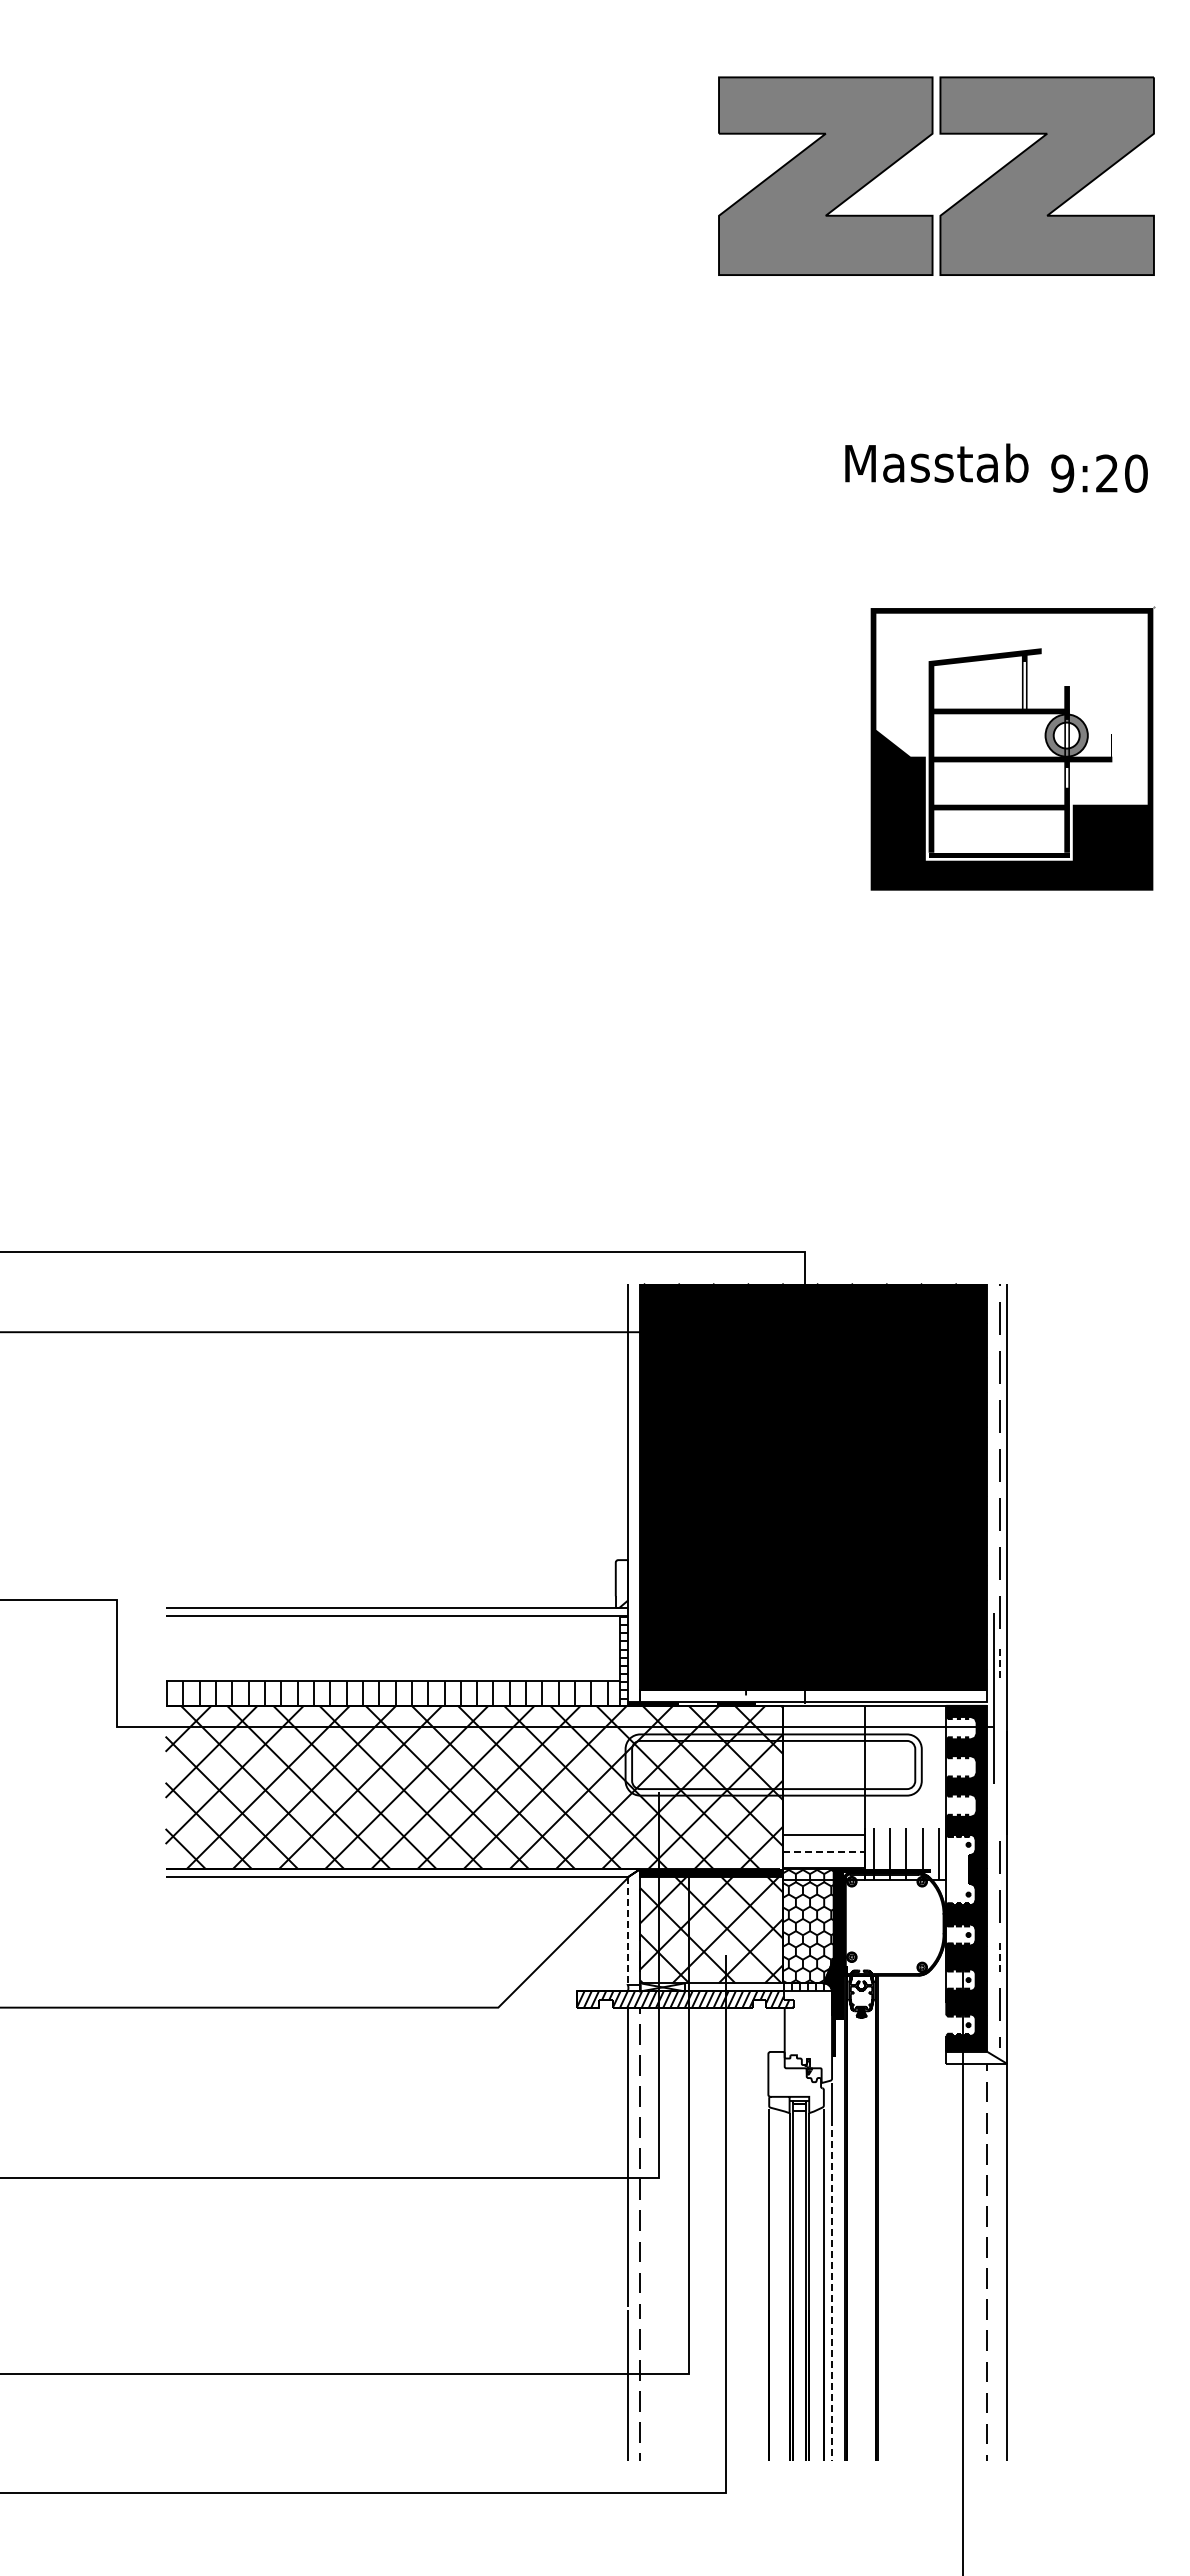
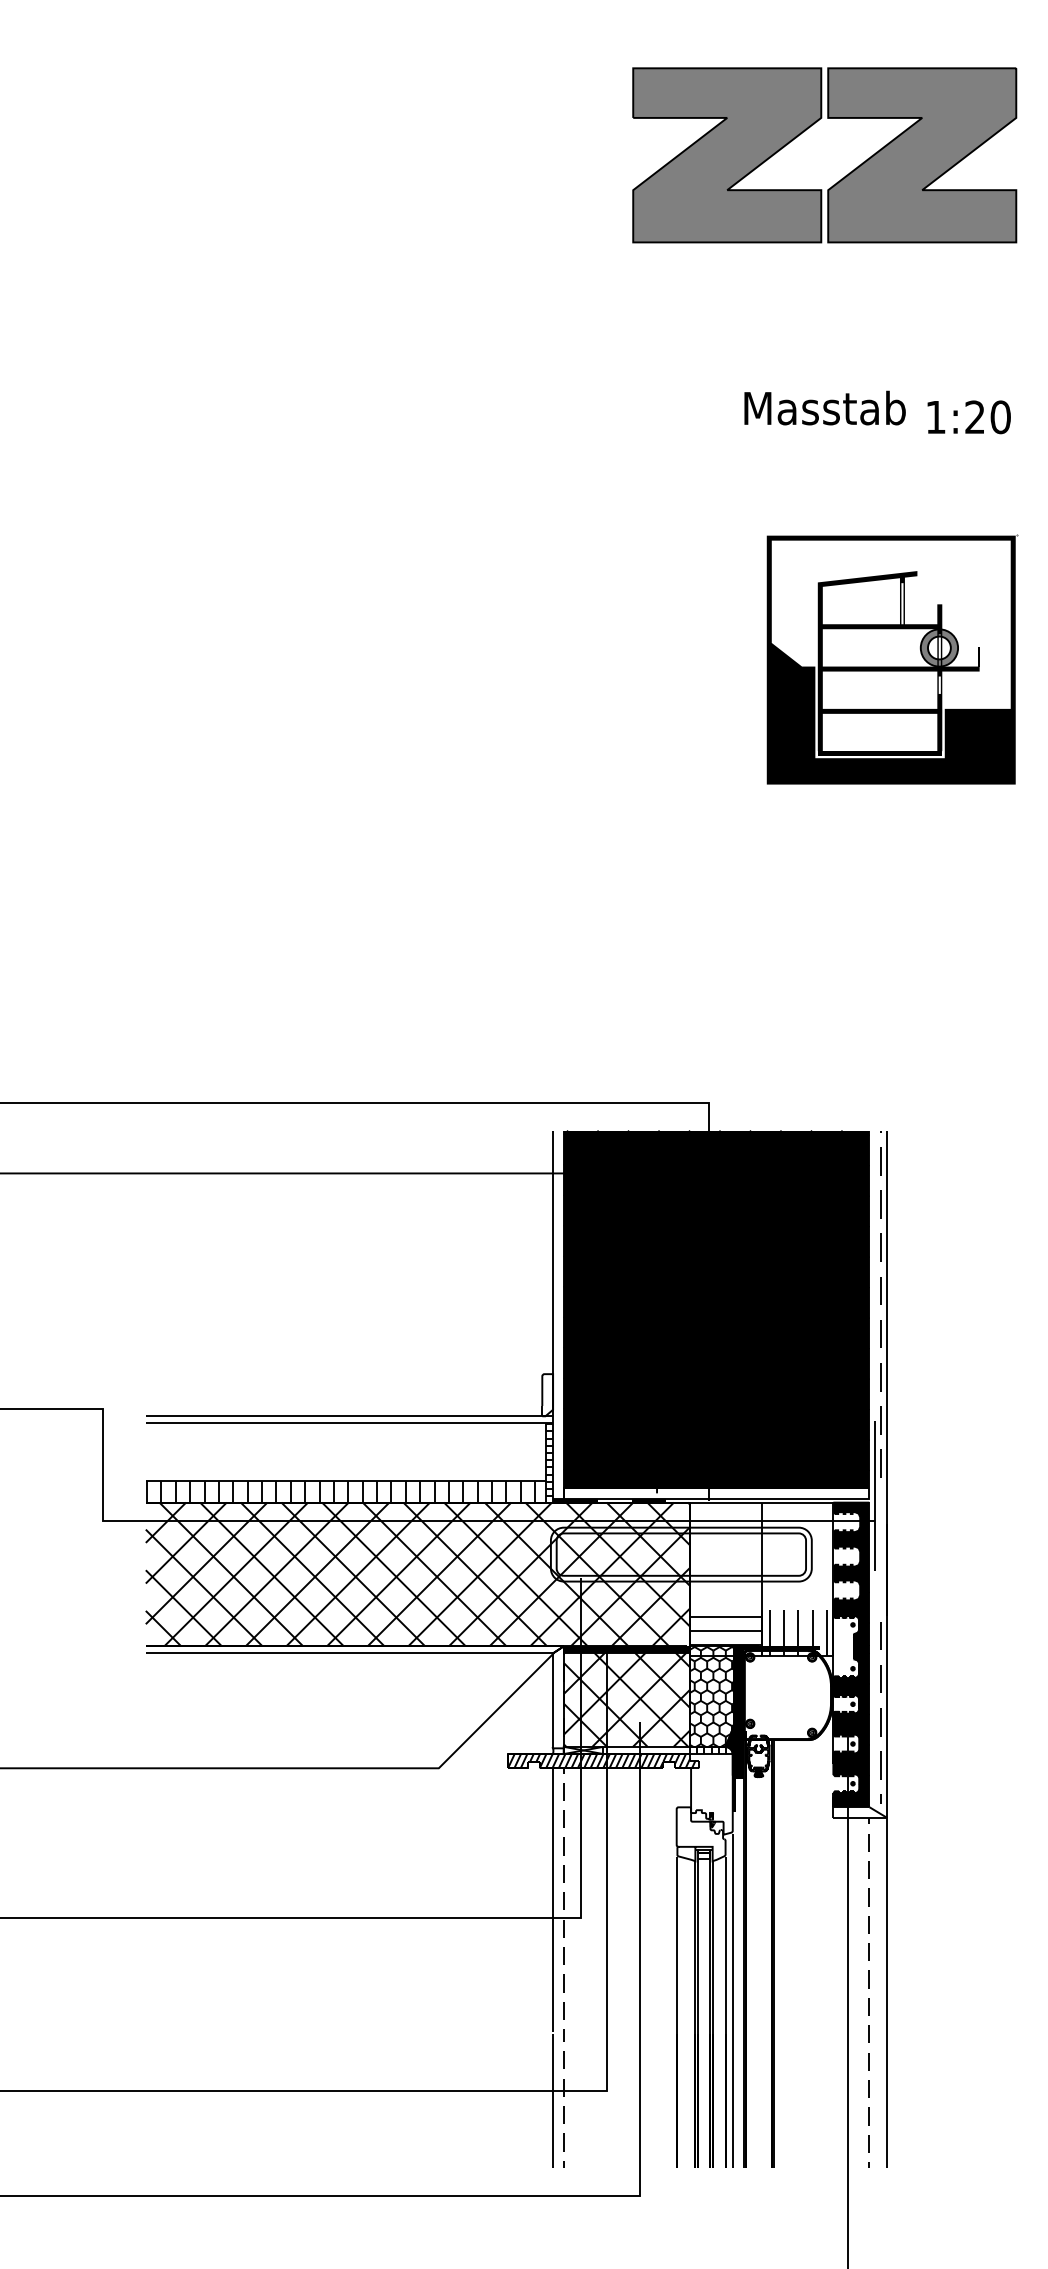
text: (1062, 473) -> (935, 417), 9:20 -> 1:20
line: (1000, 1661) -> (881, 1463), dashed -> solid
line: (823, 1851) -> (725, 1630), dashed -> solid
line: (627, 1931) -> (552, 1701), dashed -> solid
line: (1000, 1954) -> (881, 1721), dashed -> solid
line: (832, 2290) -> (733, 2017), dashed -> solid

